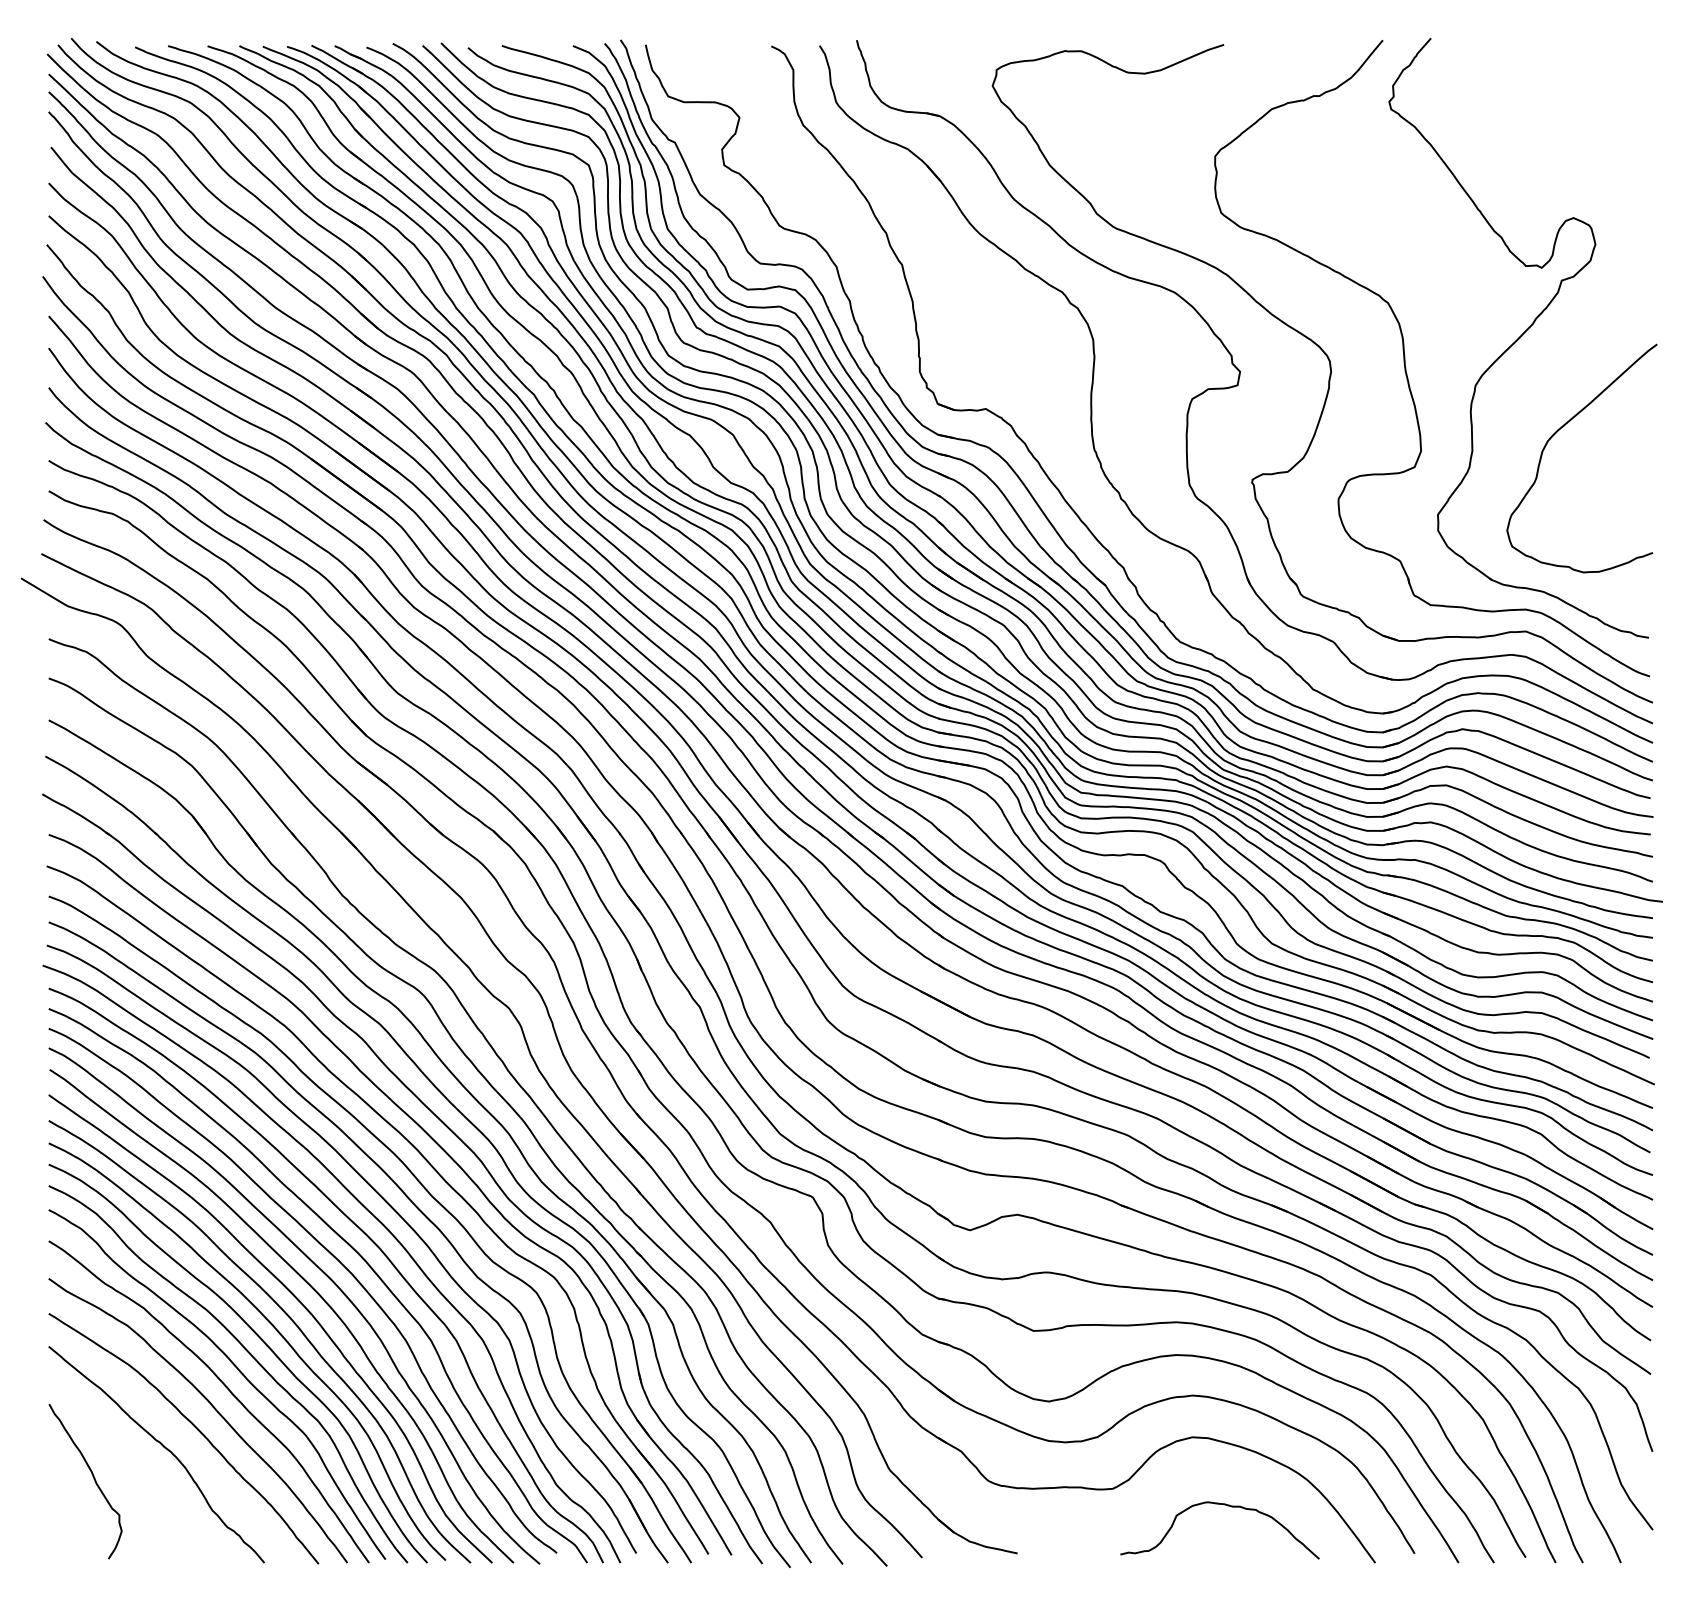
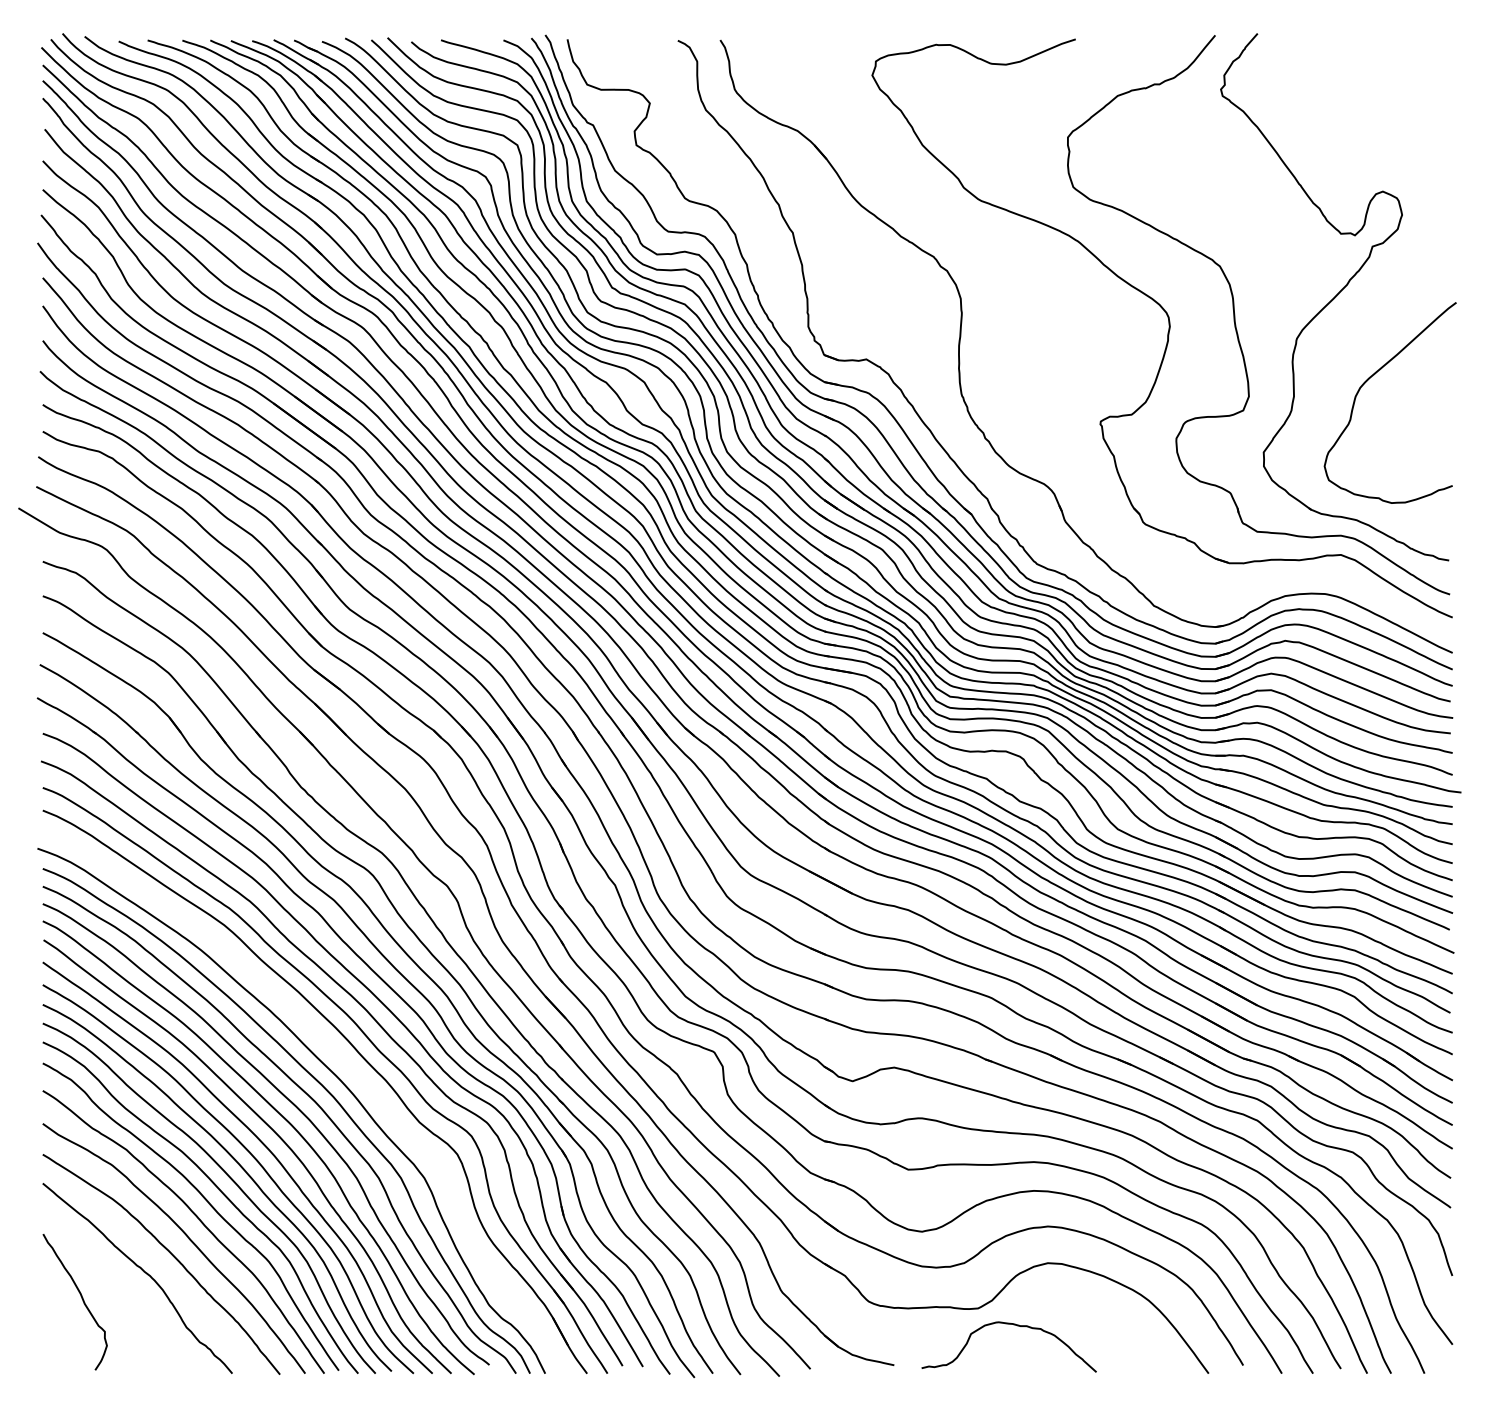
part: (1240, 376) -> (1090, 330), removed
curve: (386, 1203) -> (339, 1057), removed
curve: (1224, 1505) -> (1013, 1325), moved

